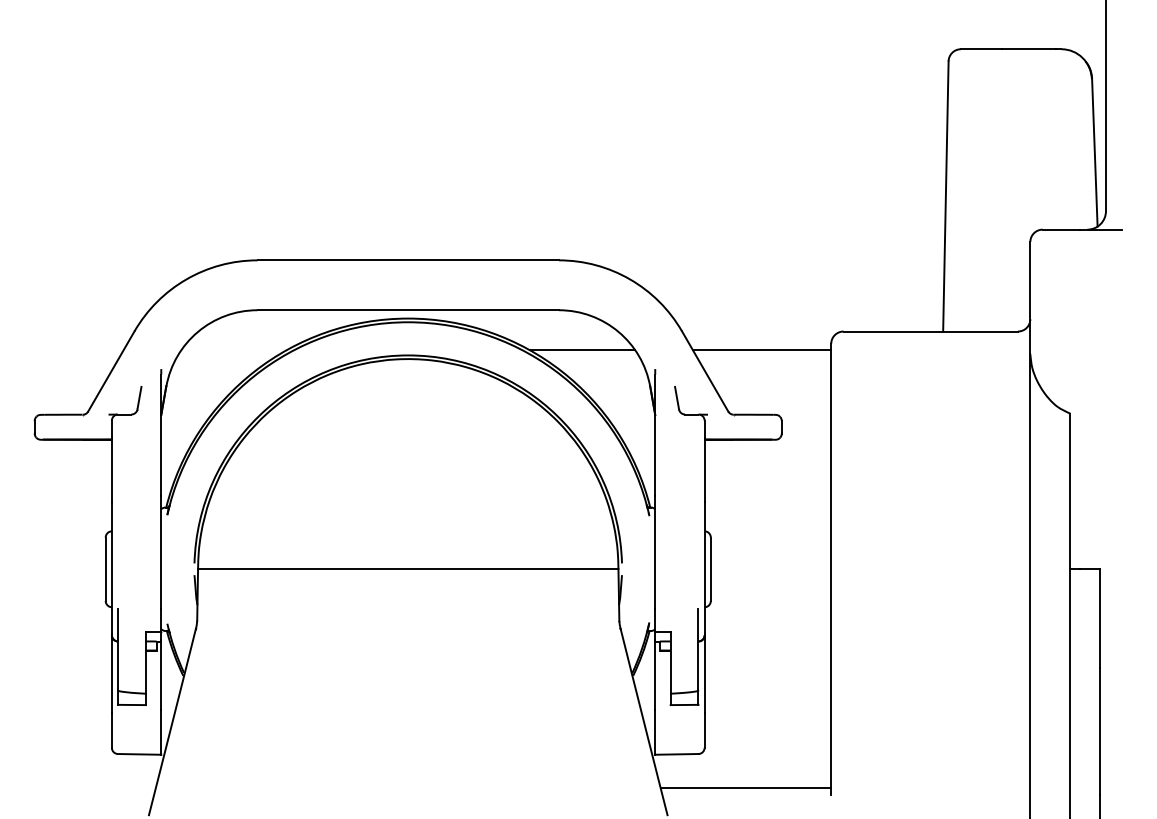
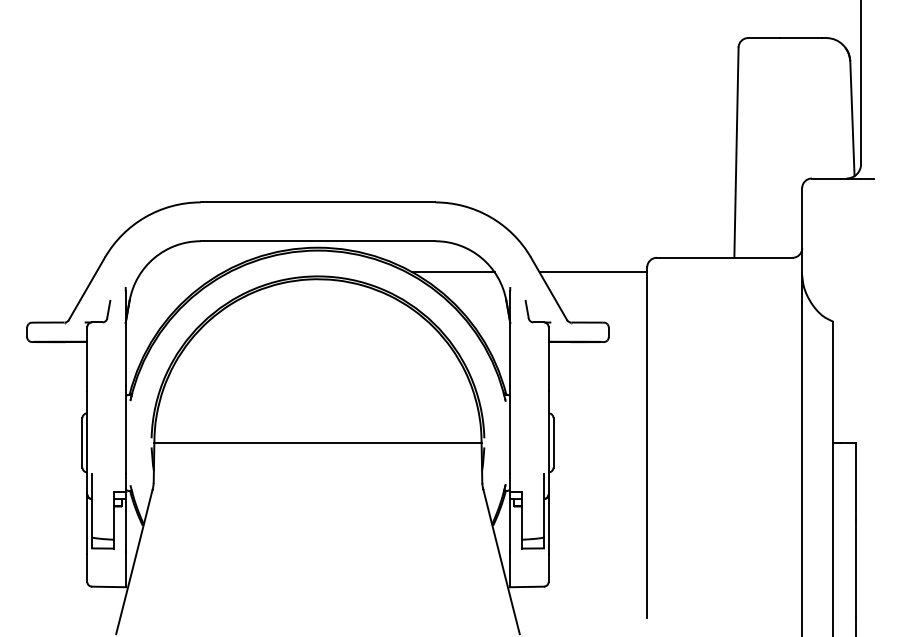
line: (745, 788) -> (580, 613), removed

